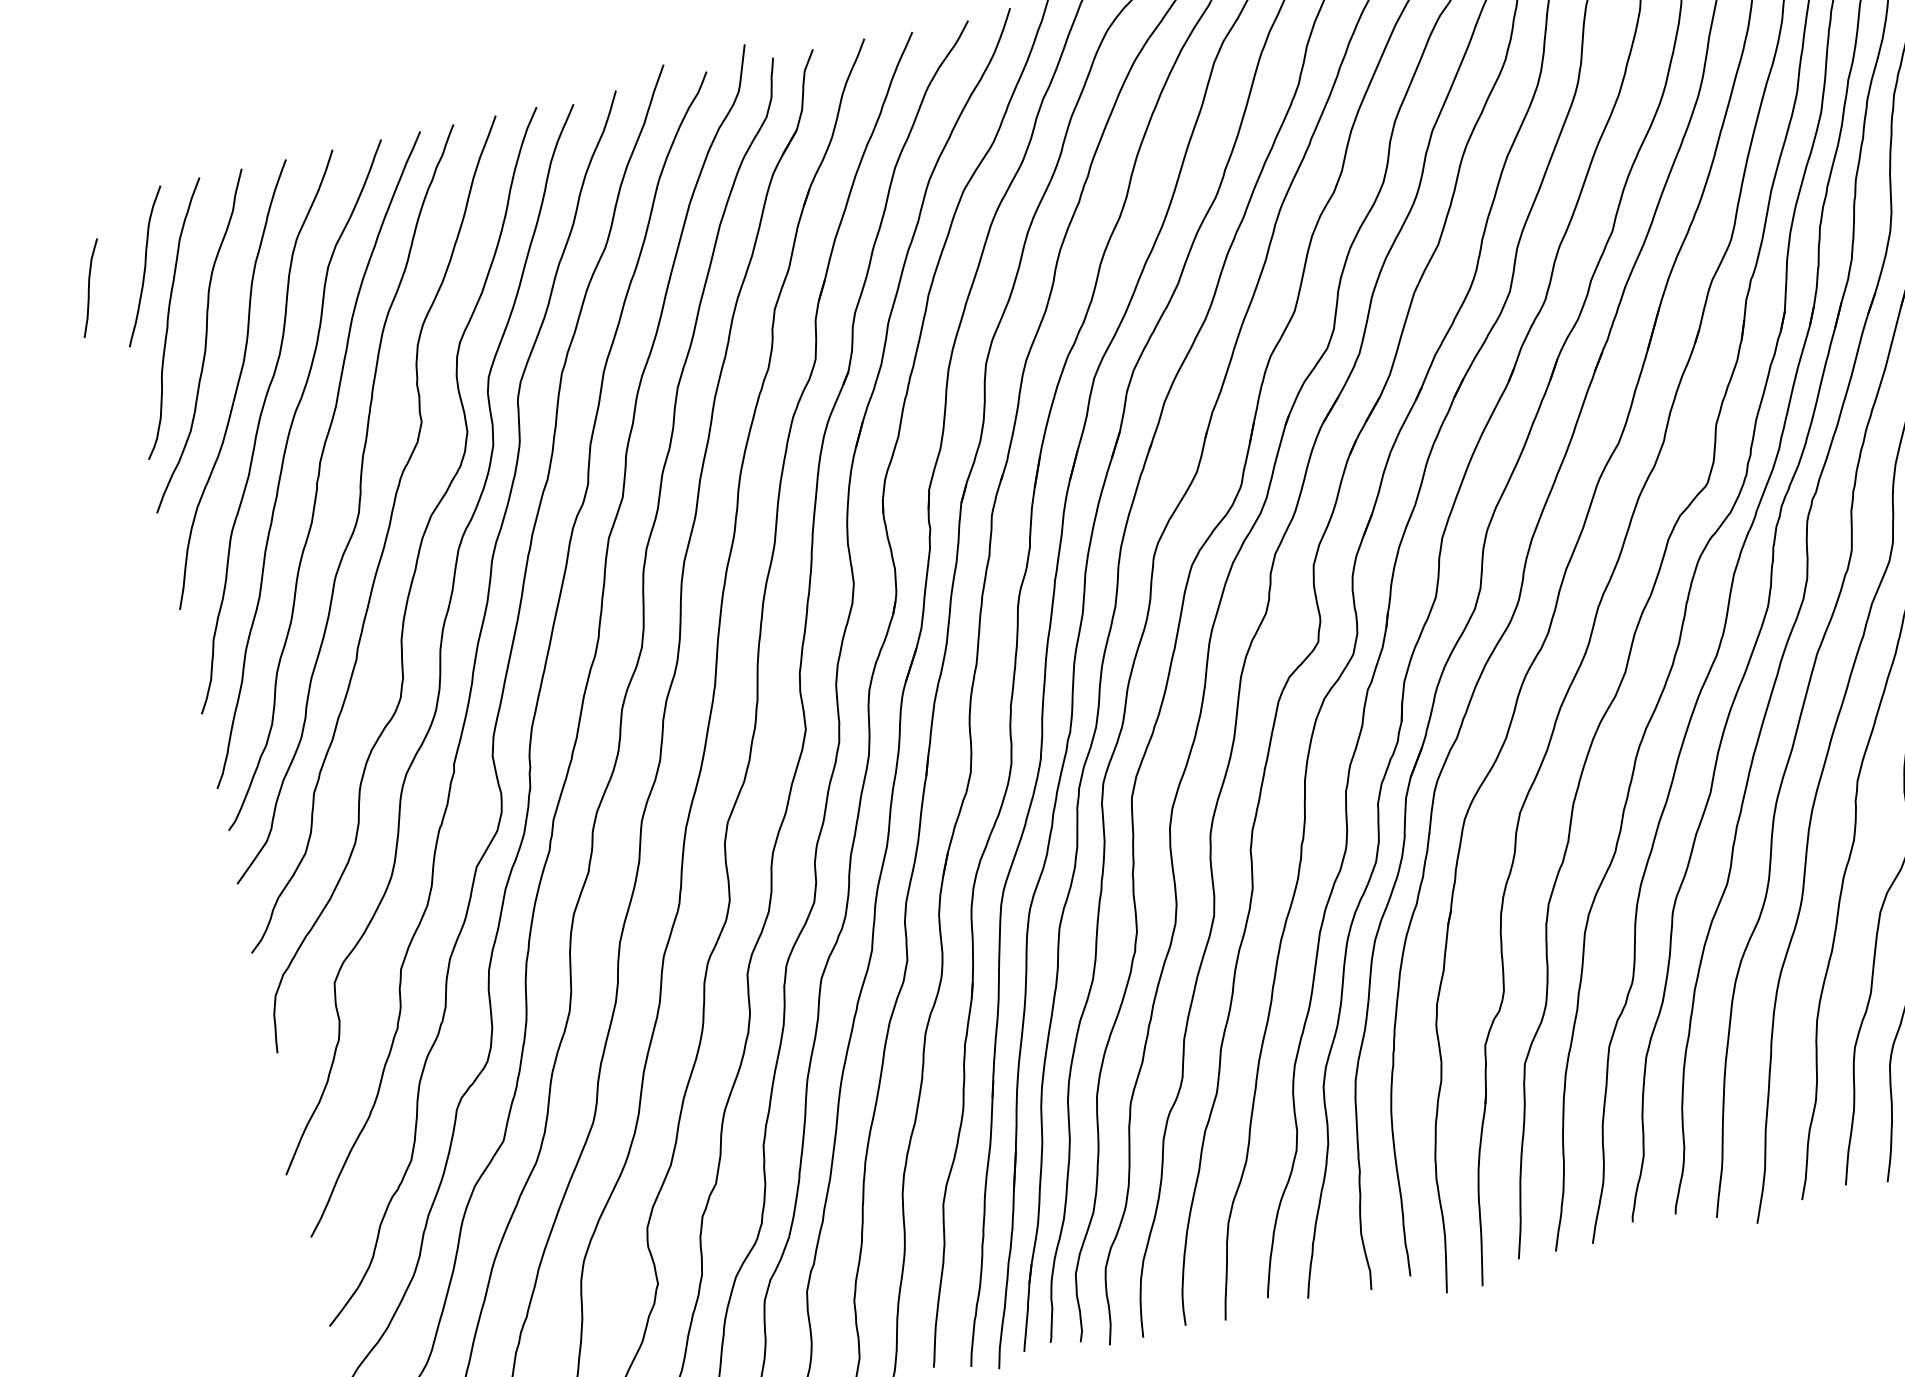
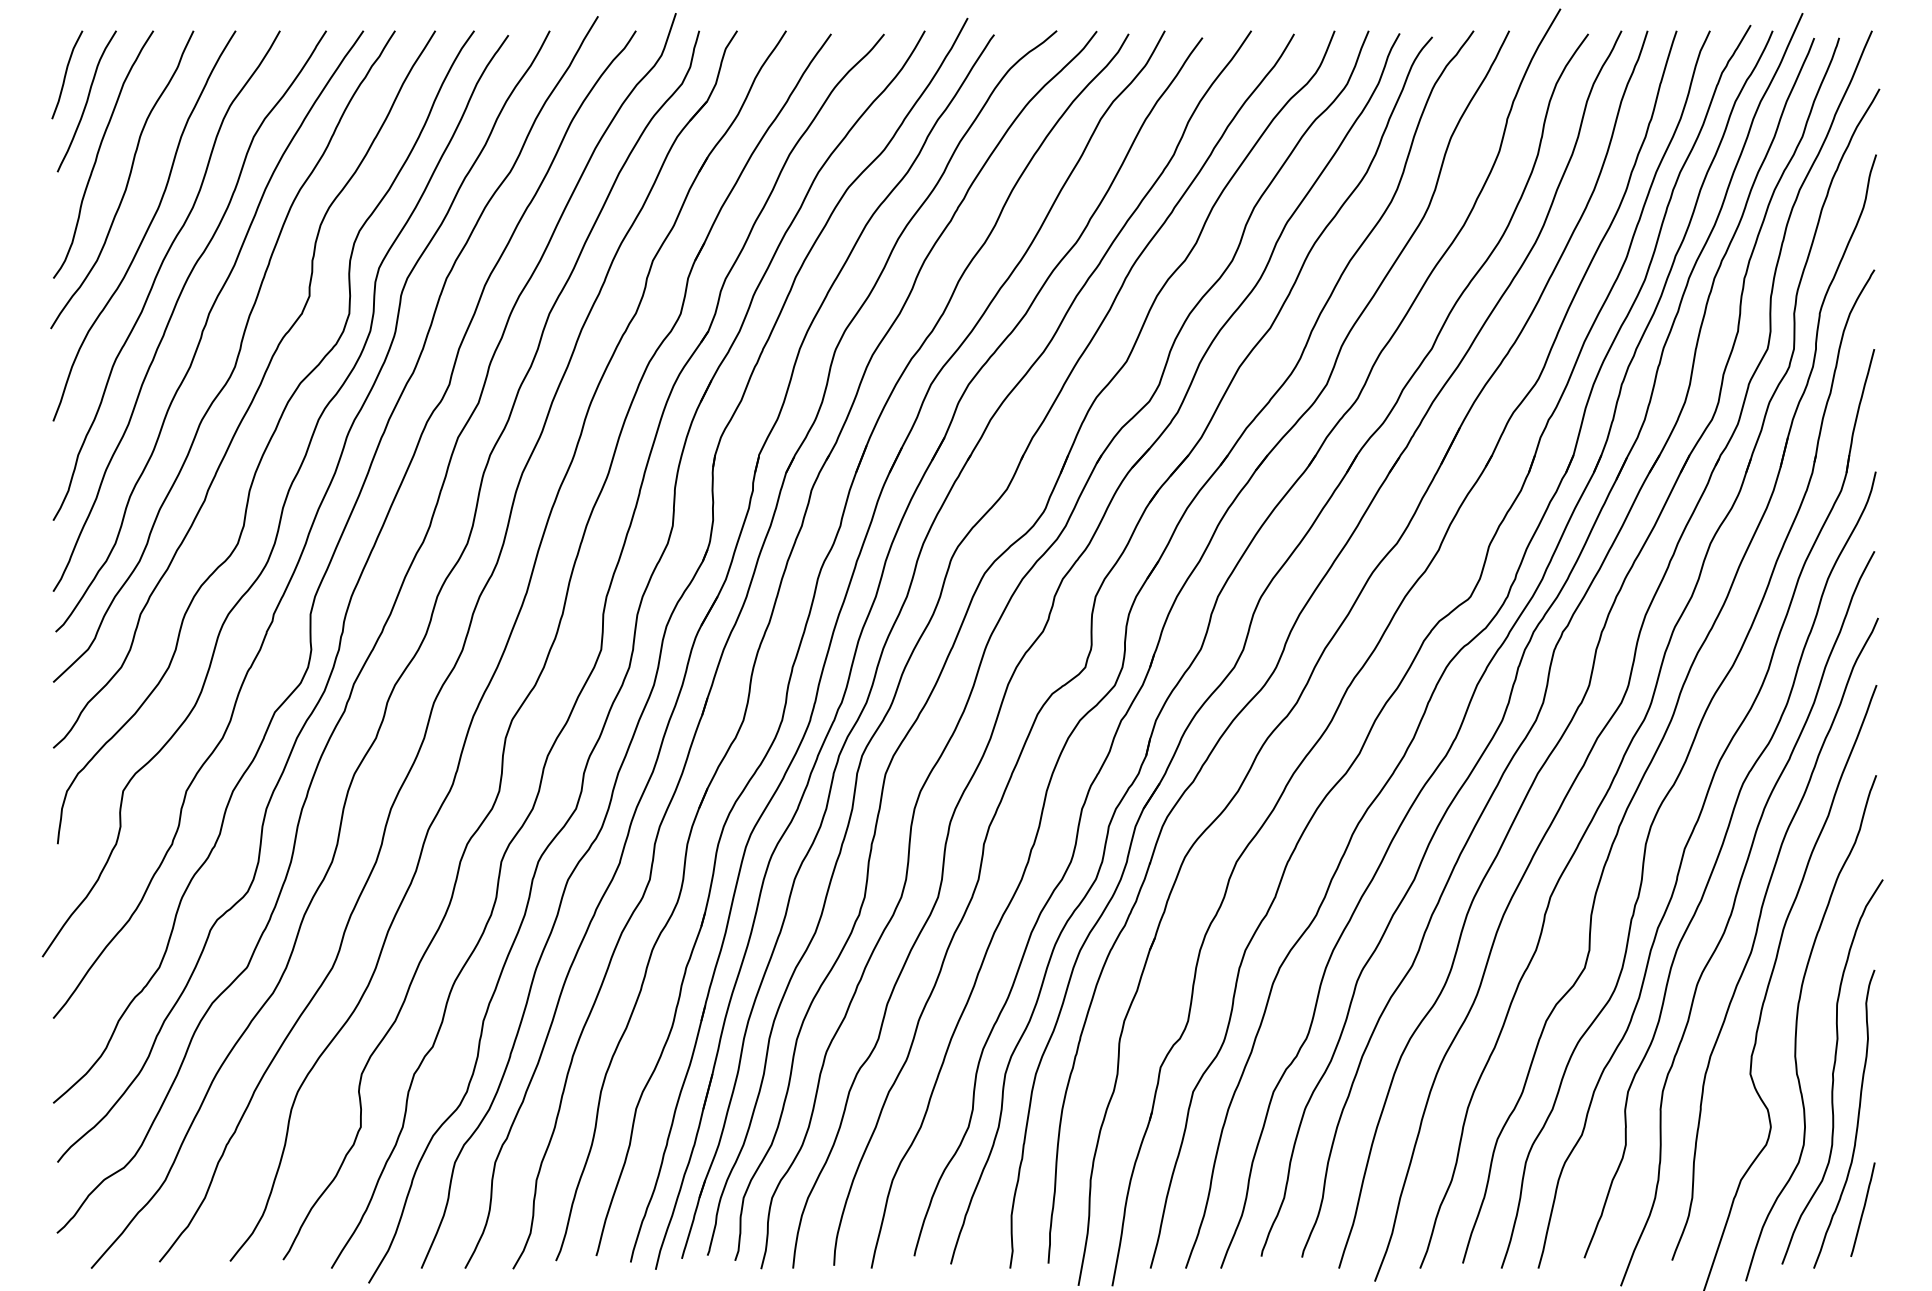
curve: (89, 287) -> (66, 74), moved

